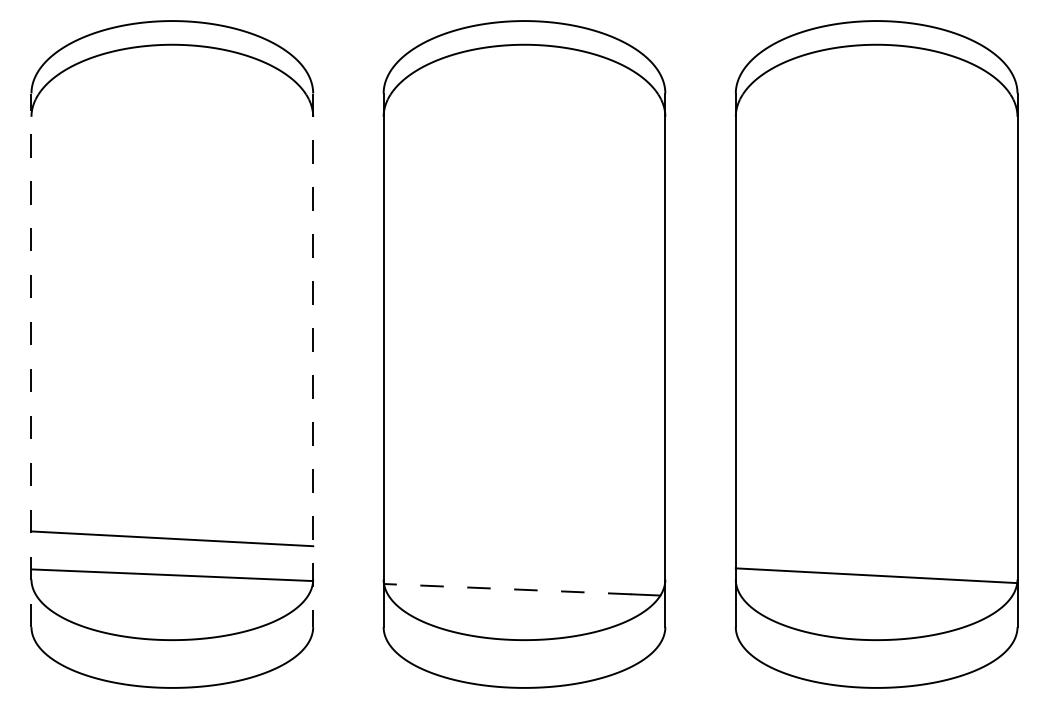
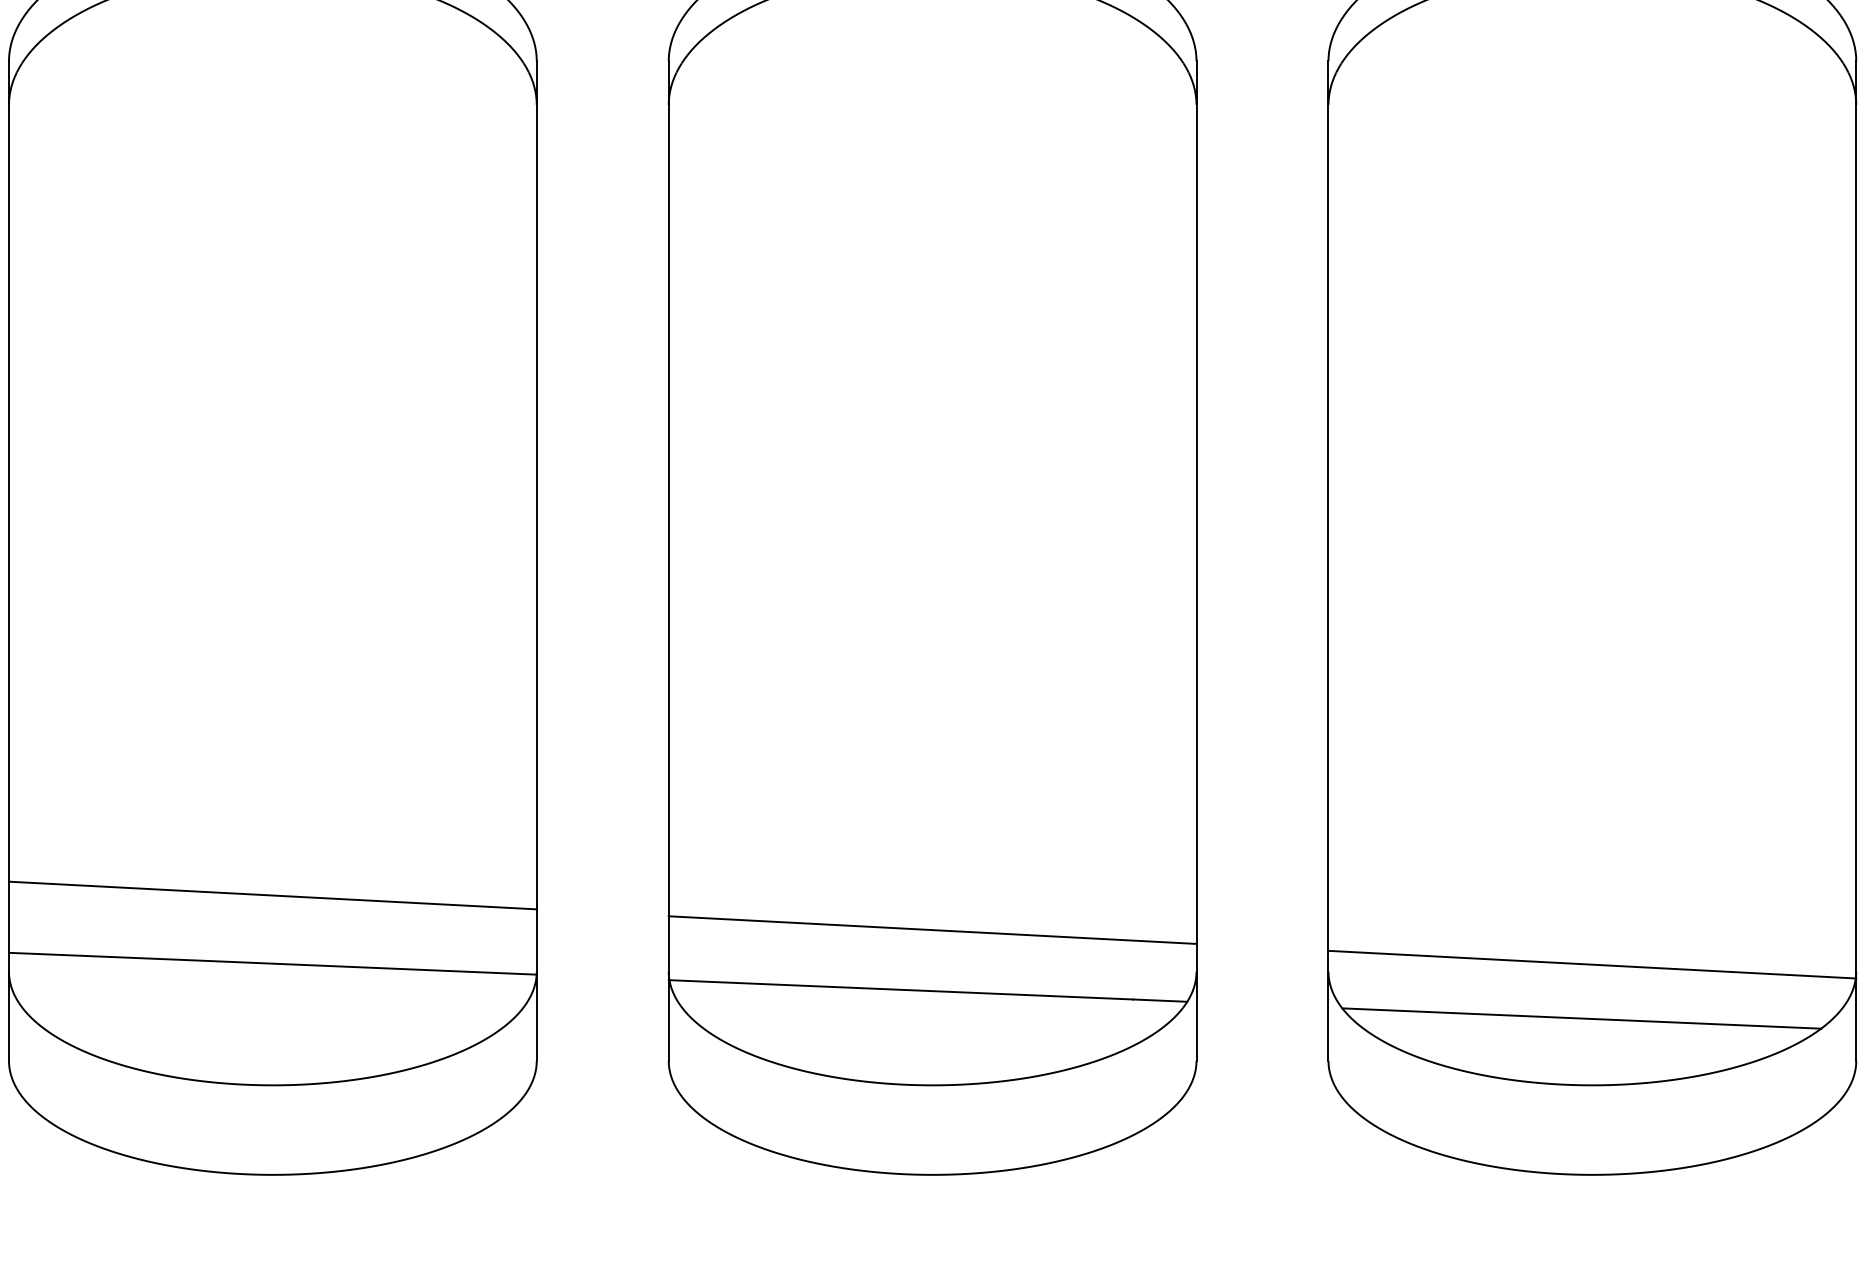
line: (31, 360) -> (9, 561), dashed -> solid
line: (313, 360) -> (537, 561), dashed -> solid
line: (524, 556) -> (932, 928), added
line: (507, 589) -> (900, 990), dashed -> solid
line: (870, 604) -> (1580, 1018), added

